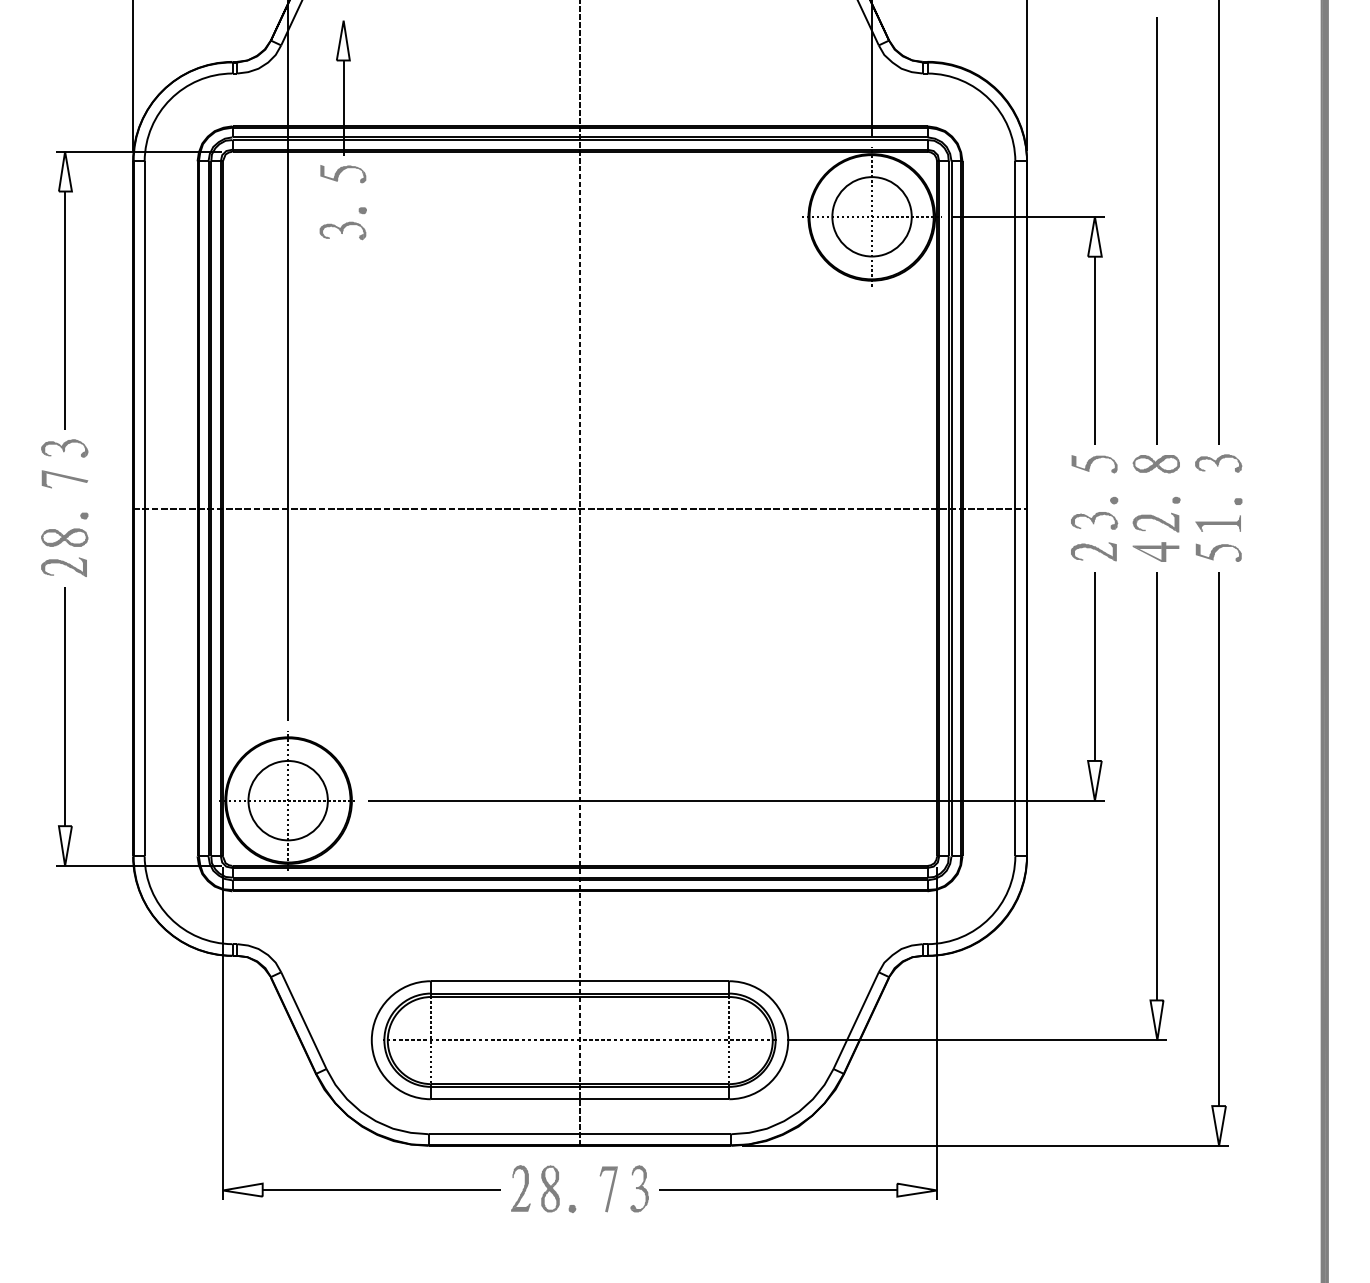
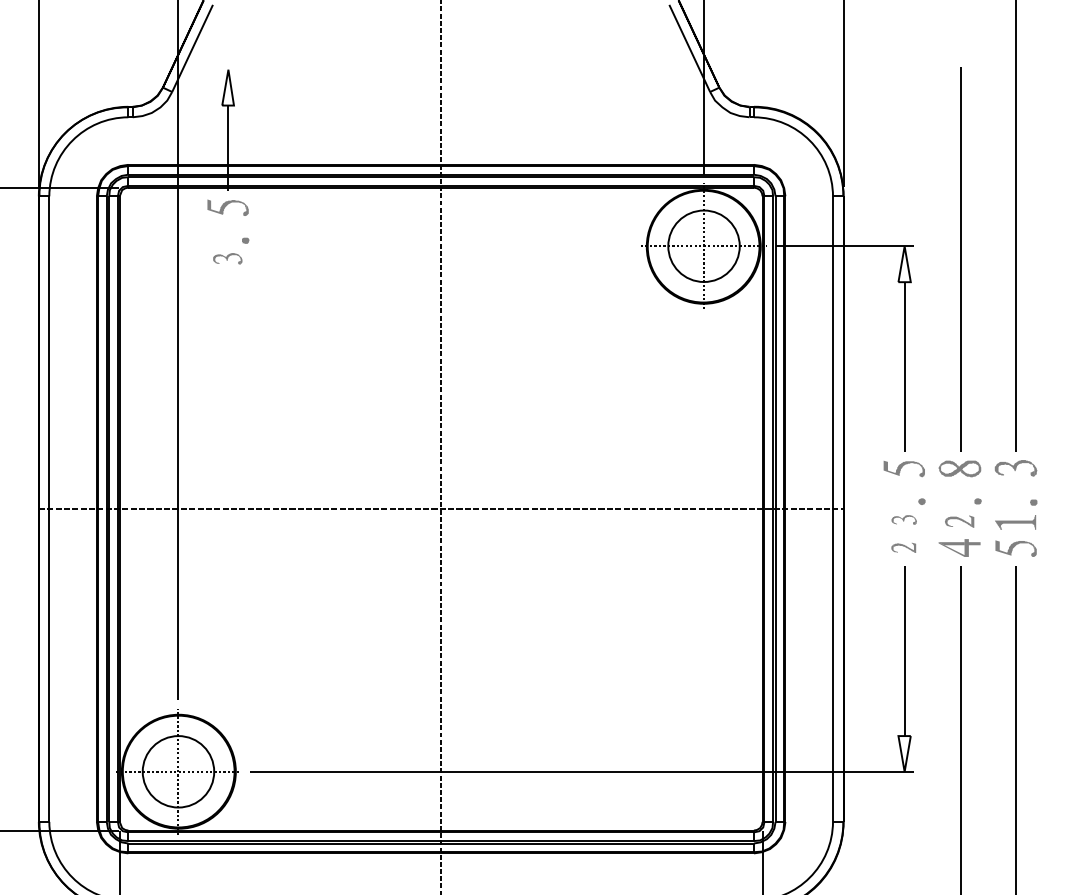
part: (342, 230) -> (227, 258), size x0.7
part: (1094, 520) -> (904, 519), size x0.6
part: (1155, 522) -> (959, 521), size x0.7
part: (1093, 551) -> (903, 547), size x0.6

